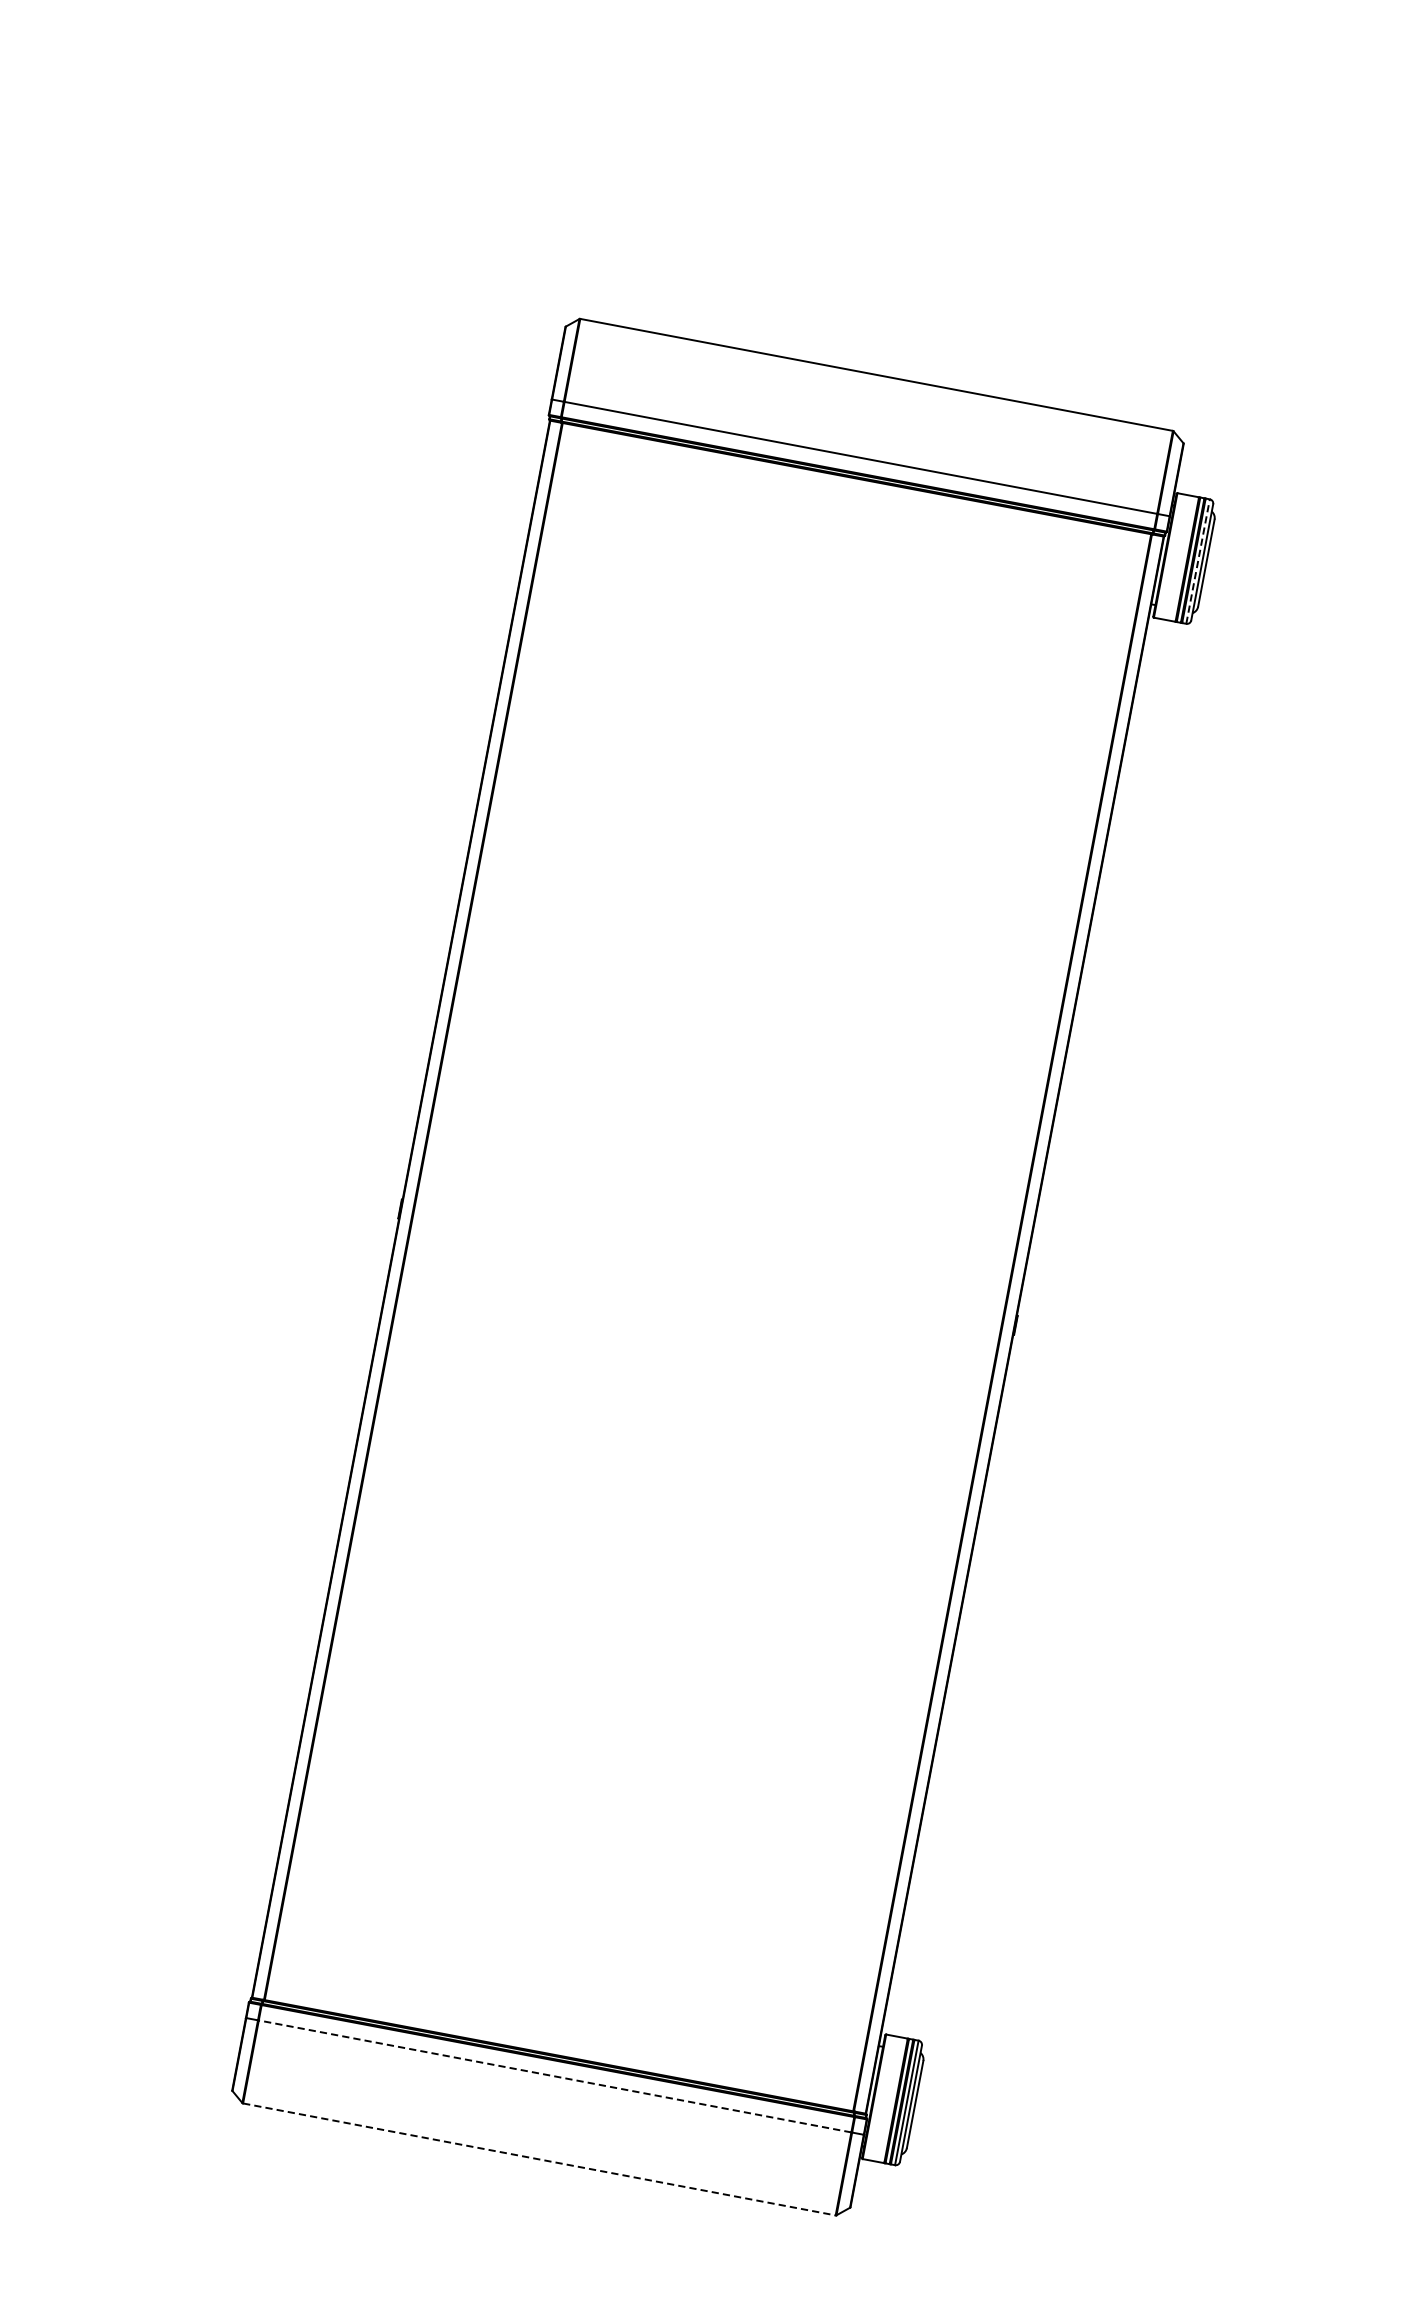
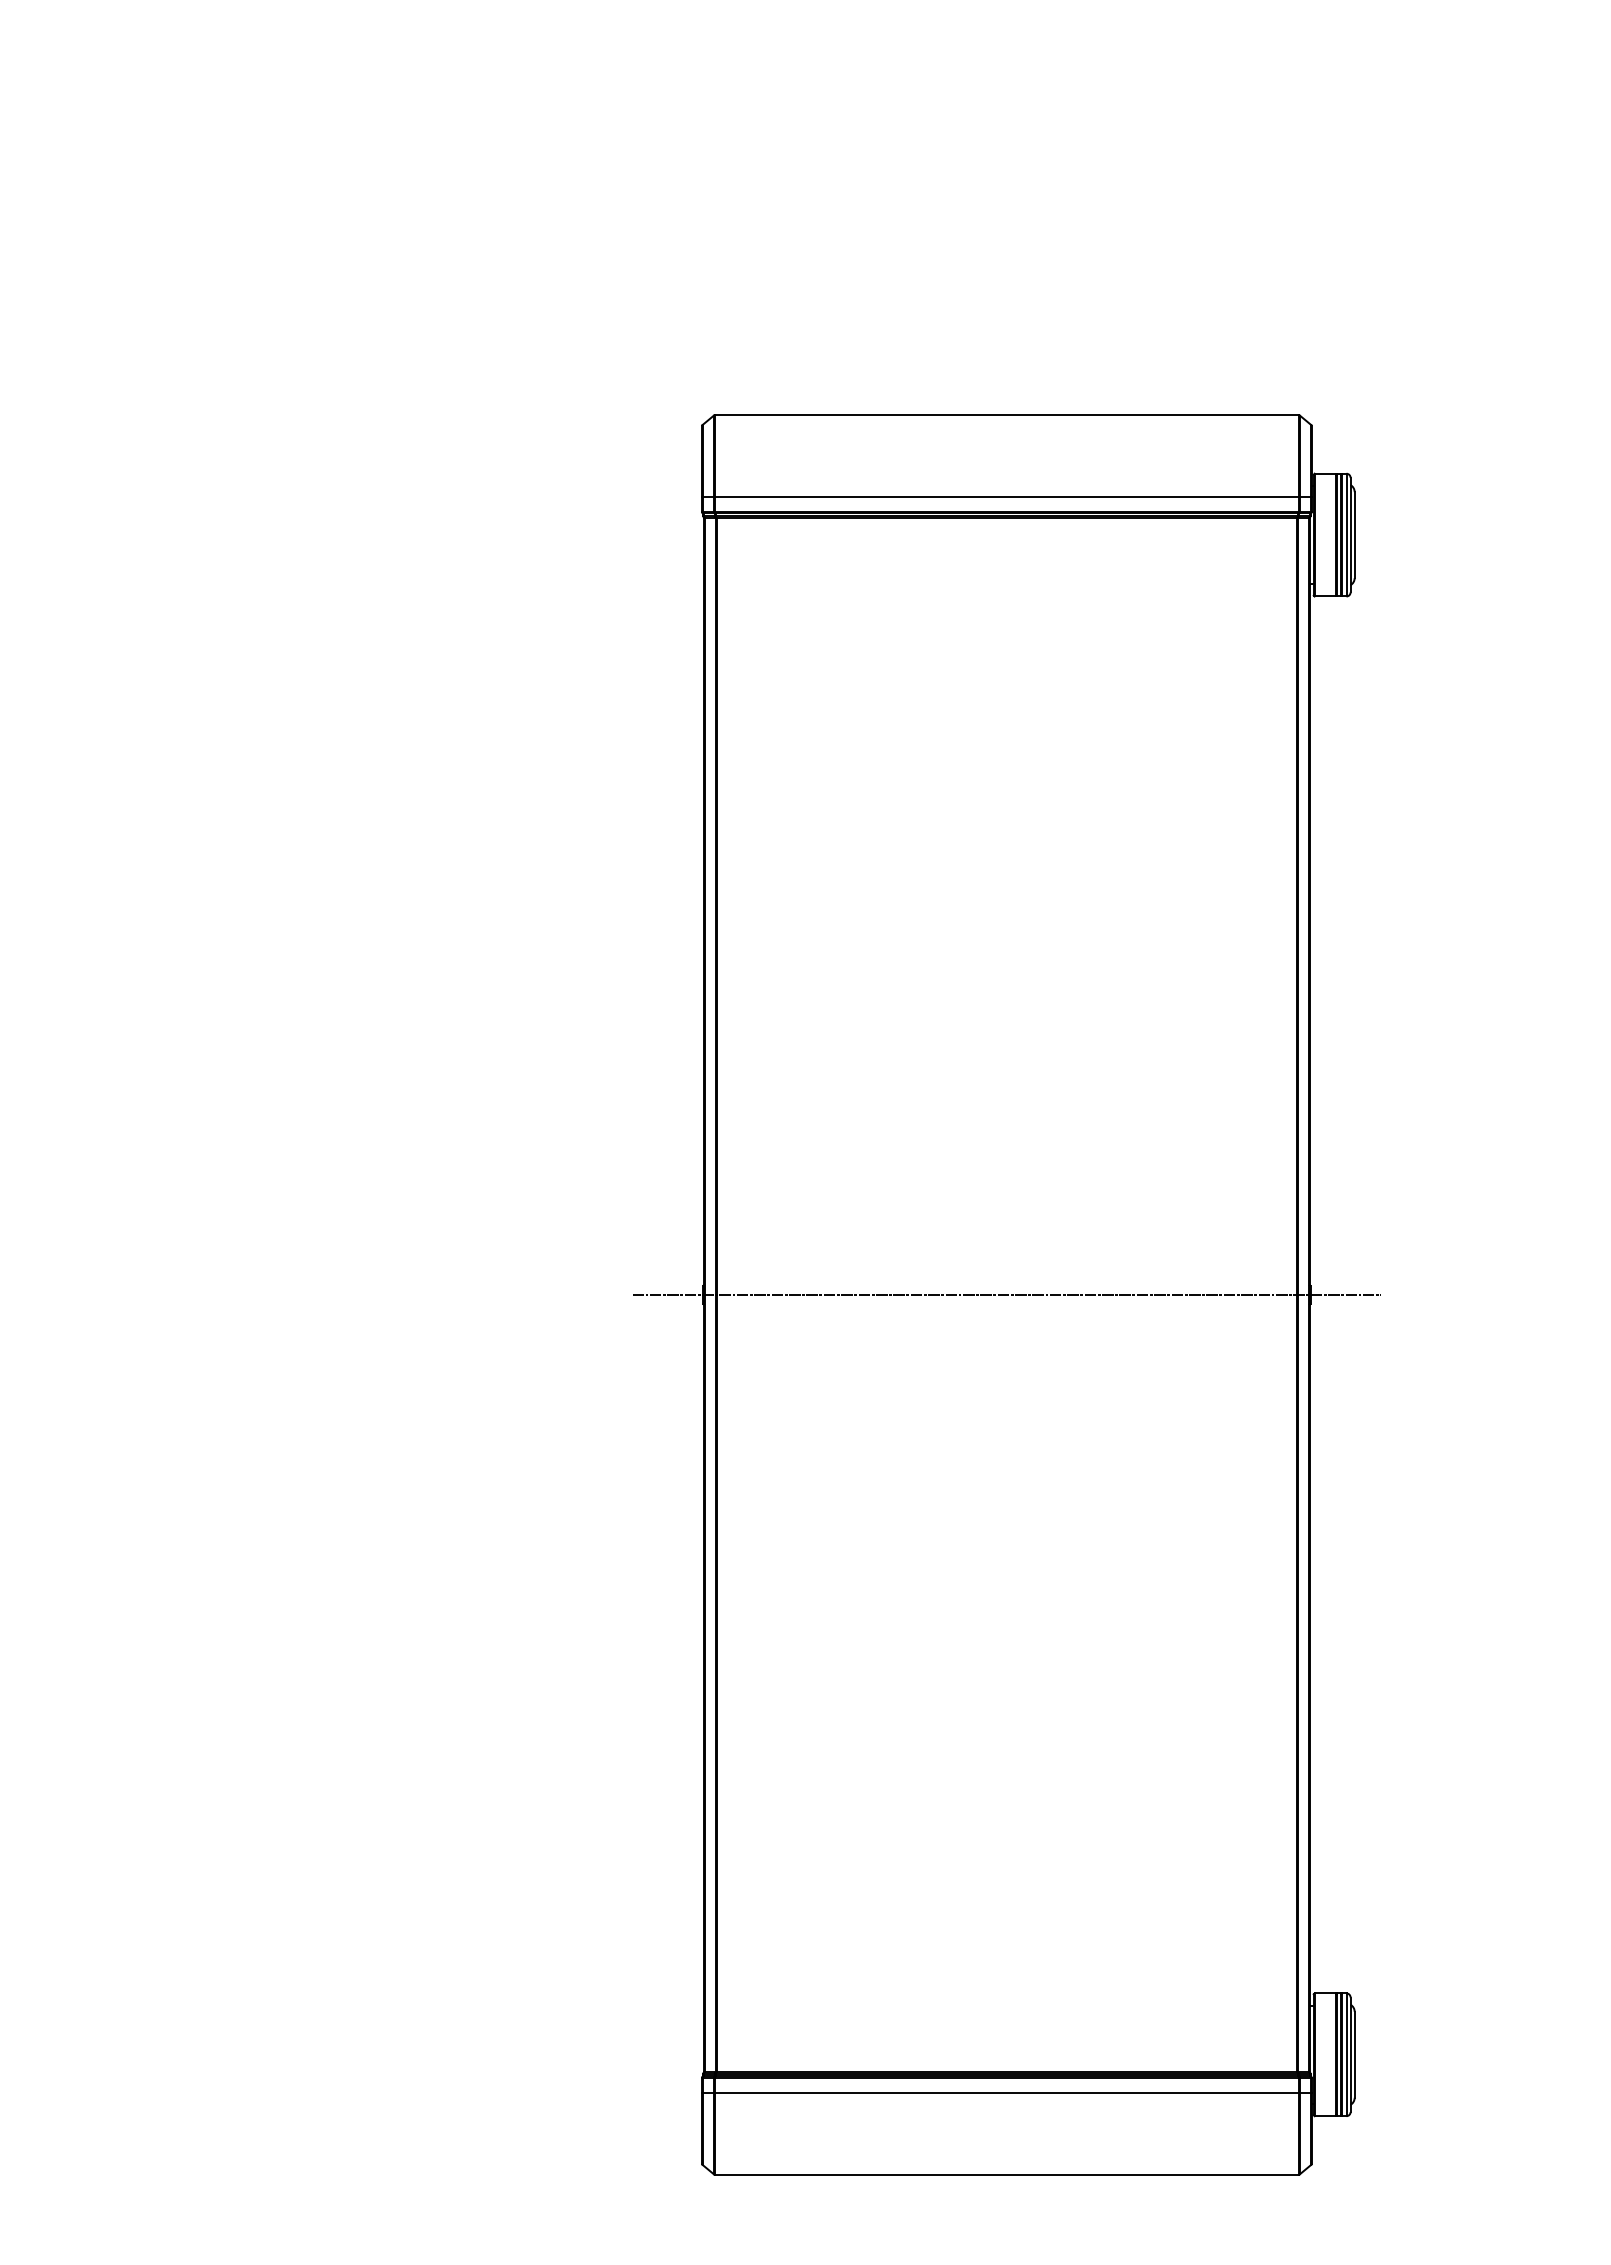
line: (1198, 560) -> (1346, 534), dashed -> solid
line: (707, 1266) -> (1006, 1294), added
line: (554, 2076) -> (1006, 2092), dashed -> solid
line: (540, 2159) -> (1007, 2174), dashed -> solid

